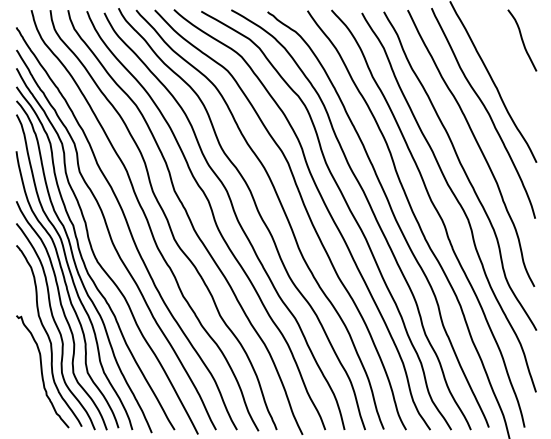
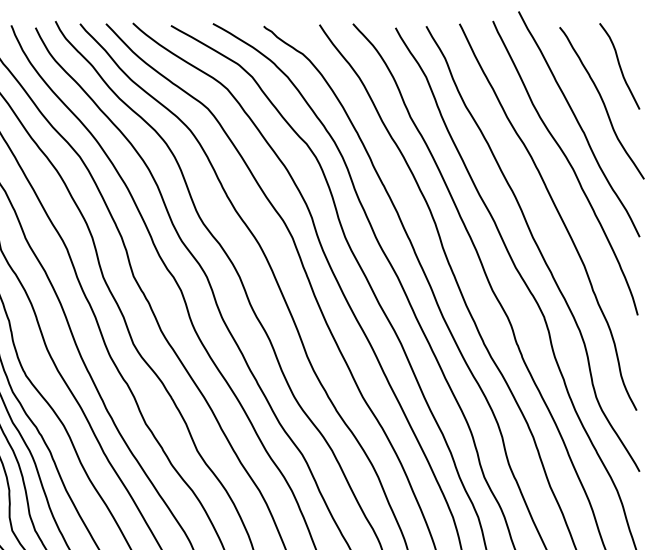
curve: (509, 66) -> (601, 102), added

